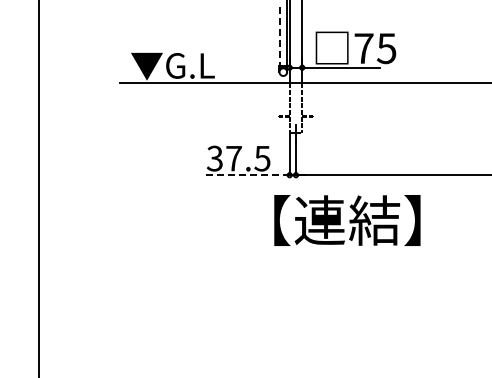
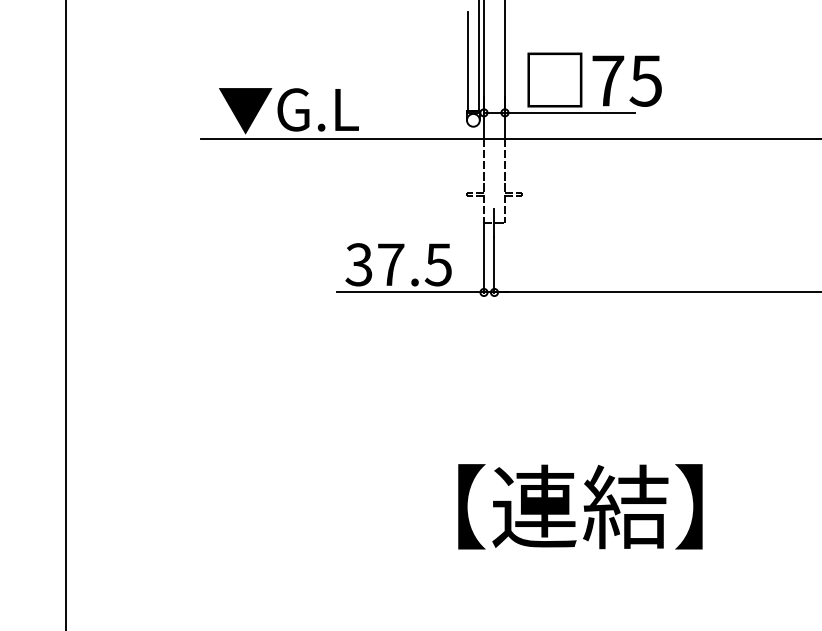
line: (279, 36) -> (466, 60), dashed -> solid
line: (245, 175) -> (410, 292), dashed -> solid
text: (347, 220) -> (580, 506), moved

